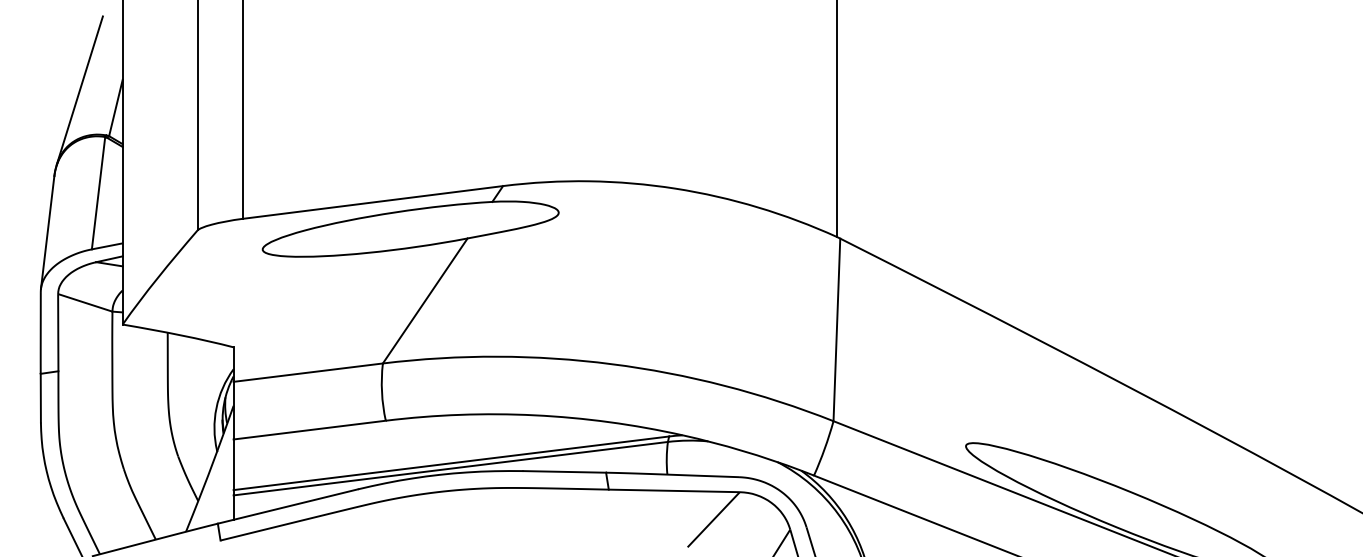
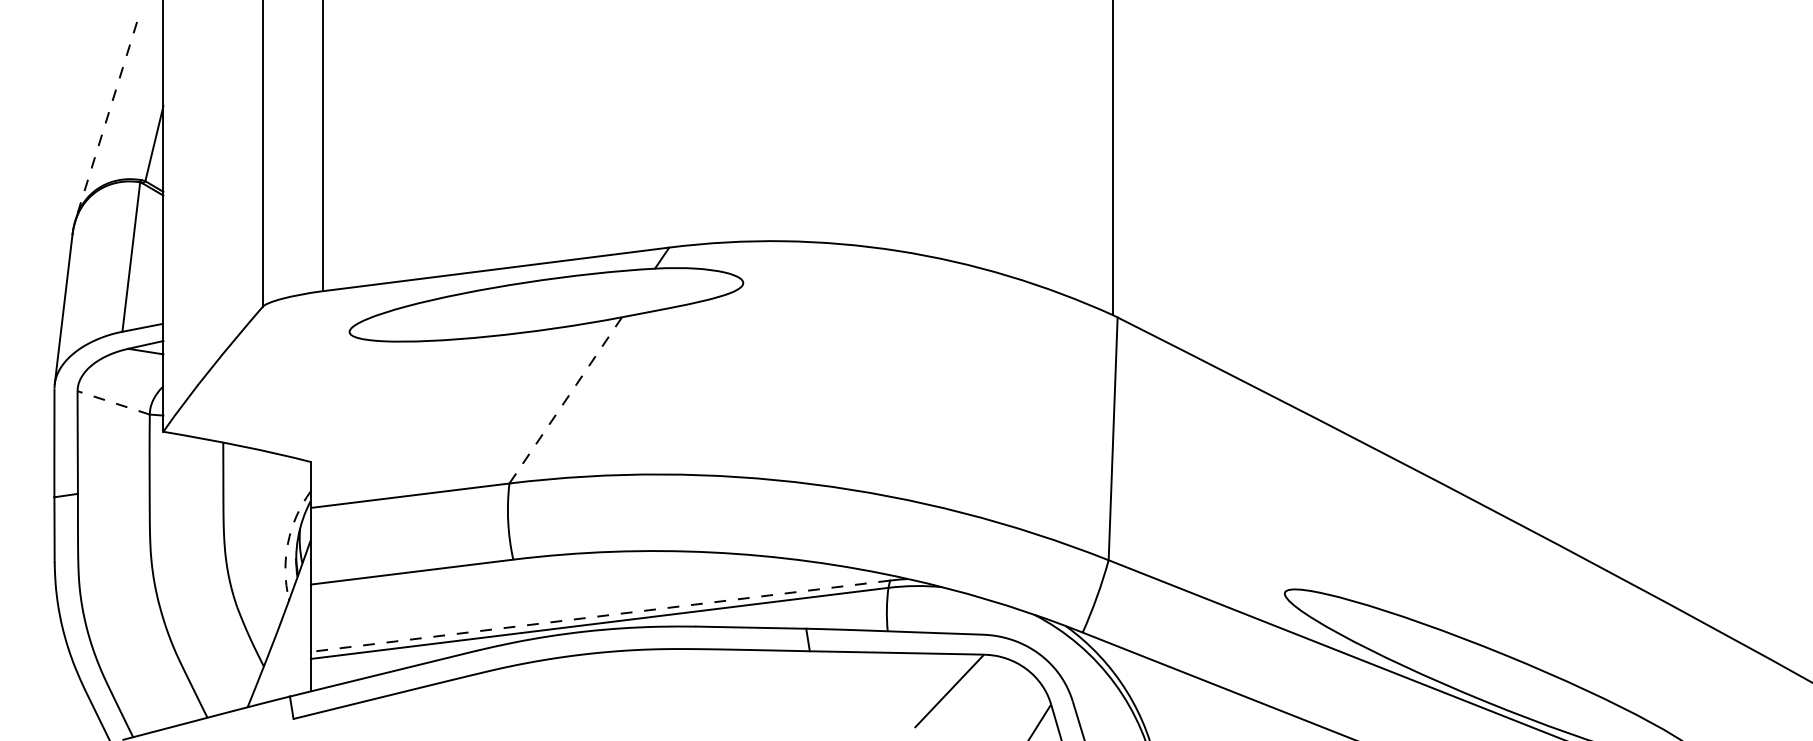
line: (79, 91) -> (106, 121), solid -> dashed
line: (425, 301) -> (565, 400), solid -> dashed
line: (85, 302) -> (113, 402), solid -> dashed
arc: (216, 407) -> (288, 542), solid -> dashed
line: (451, 463) -> (600, 616), solid -> dashed

